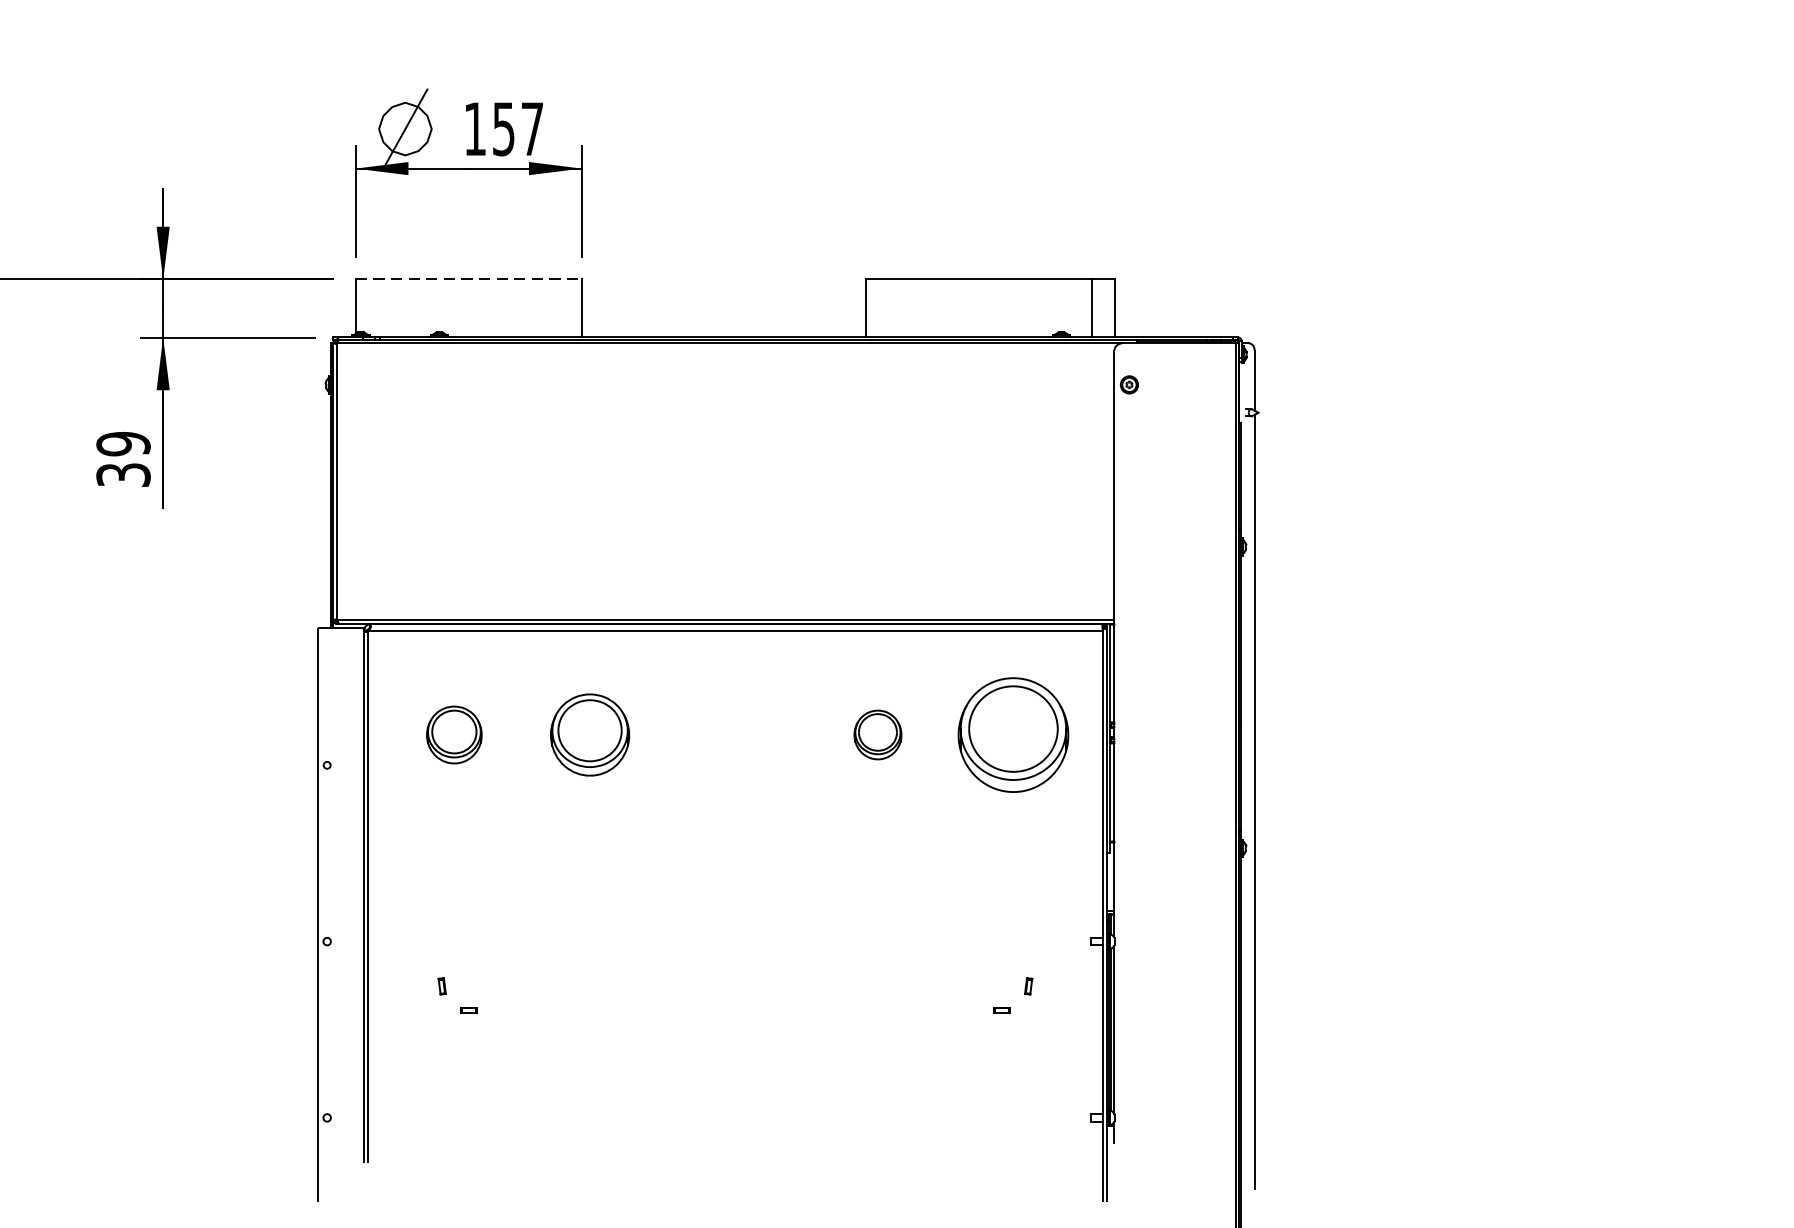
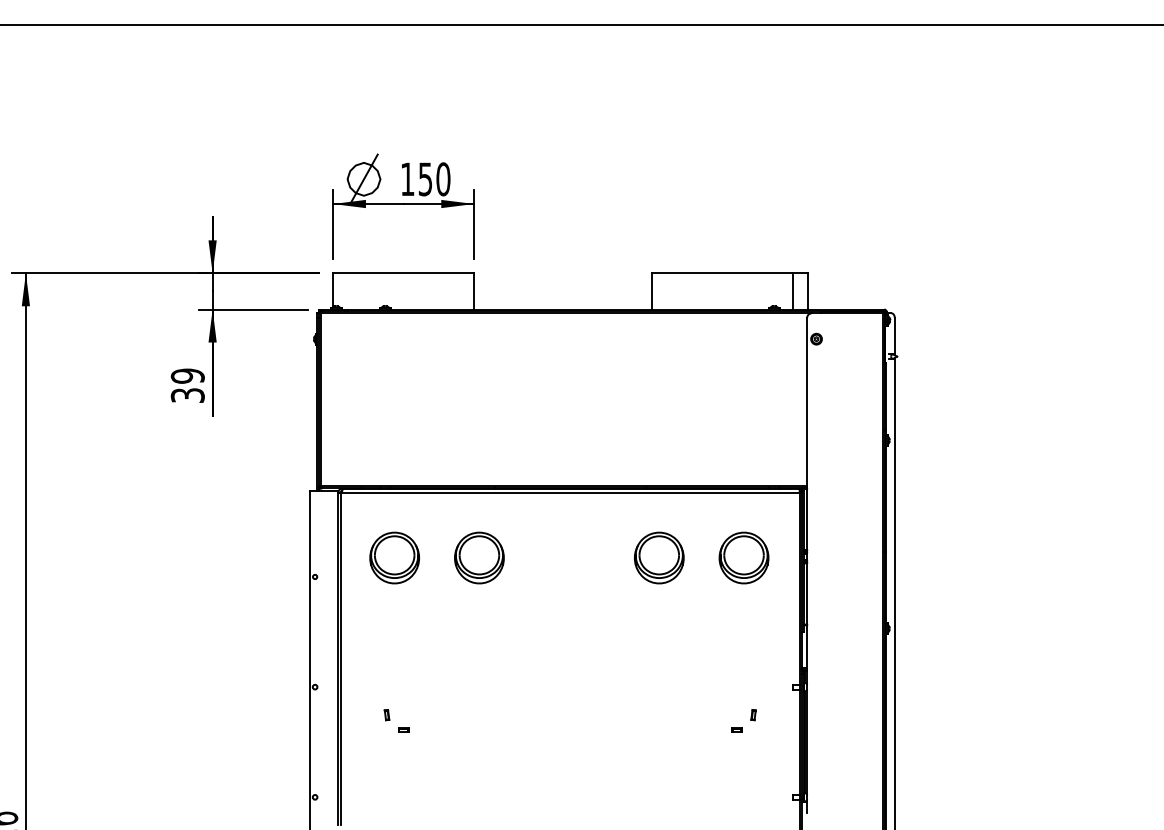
text: (532, 129) -> (443, 179), 157 -> 150
line: (468, 279) -> (403, 273), dashed -> solid
part: (454, 734) -> (394, 557), size x1.43
part: (878, 734) -> (659, 557), size x1.67
part: (1012, 734) -> (743, 557), size x0.71

